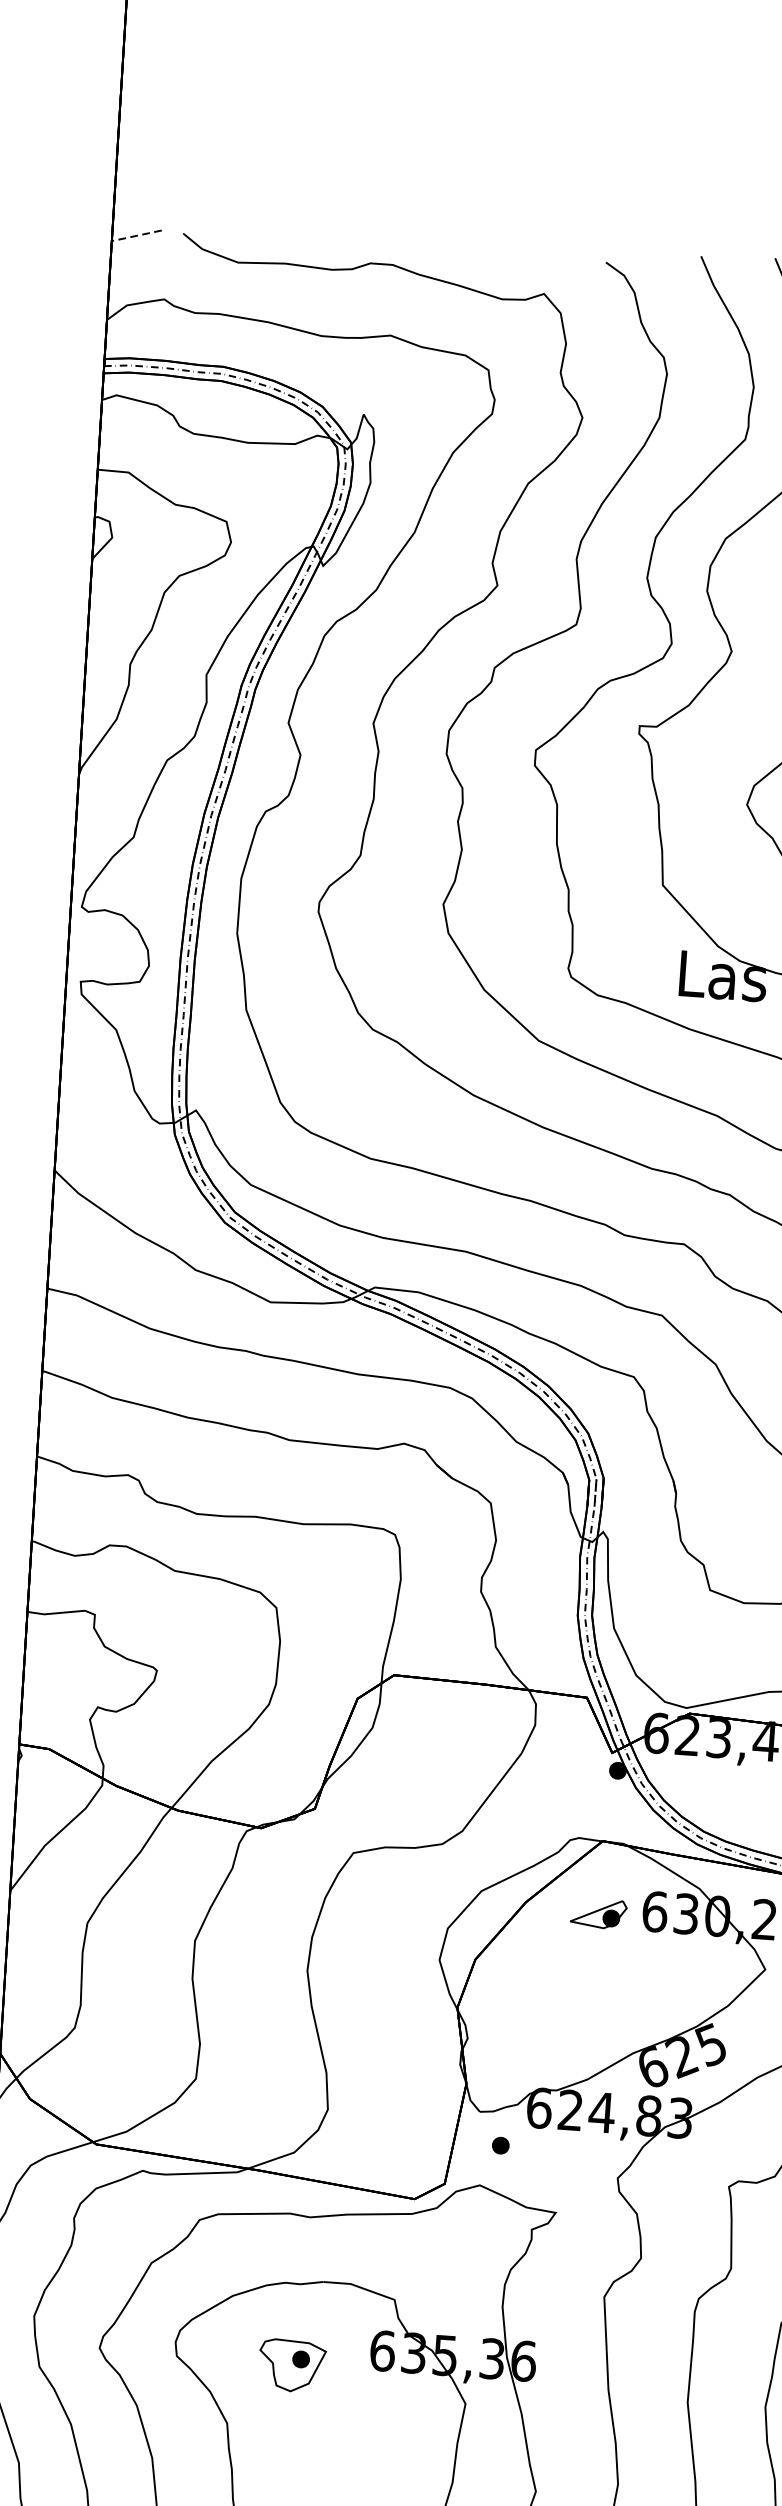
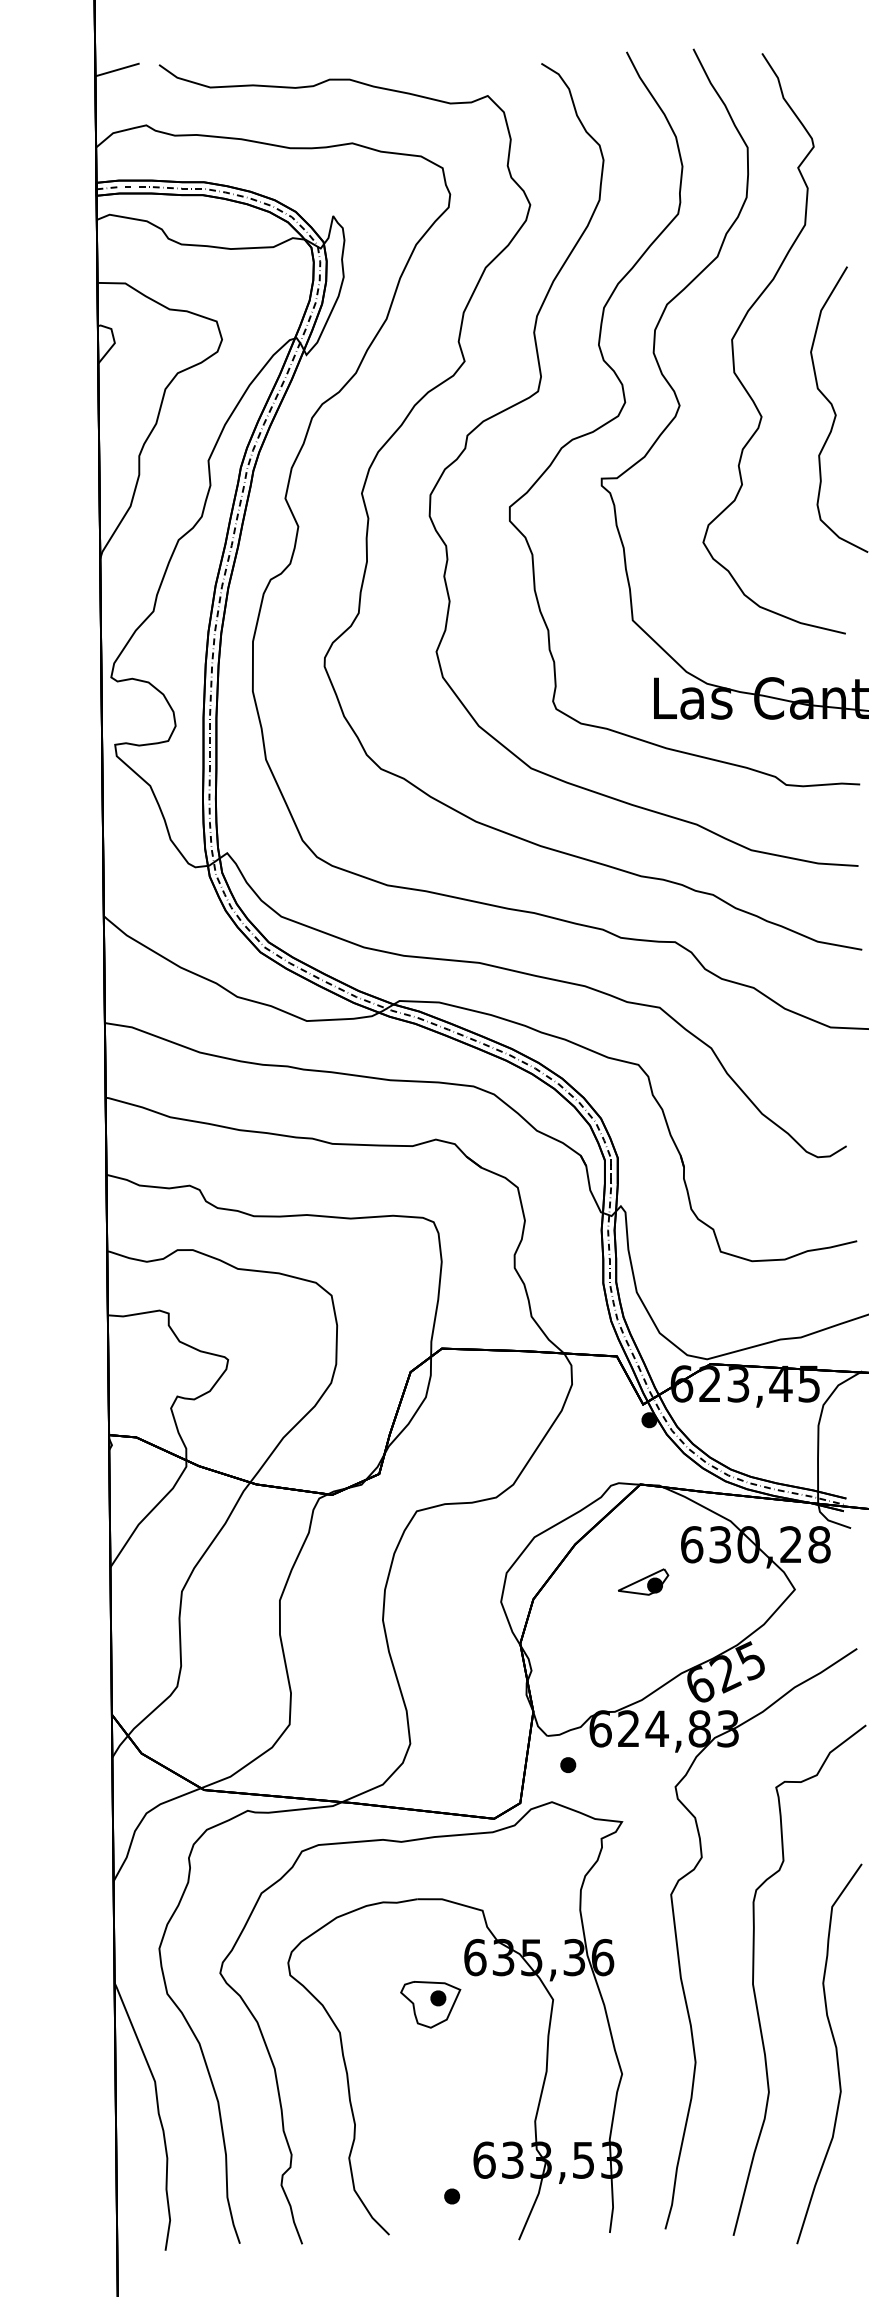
line: (135, 236) -> (116, 70), dashed -> solid
part: (598, 1913) -> (643, 1581), moved
part: (291, 2365) -> (430, 2004), moved

